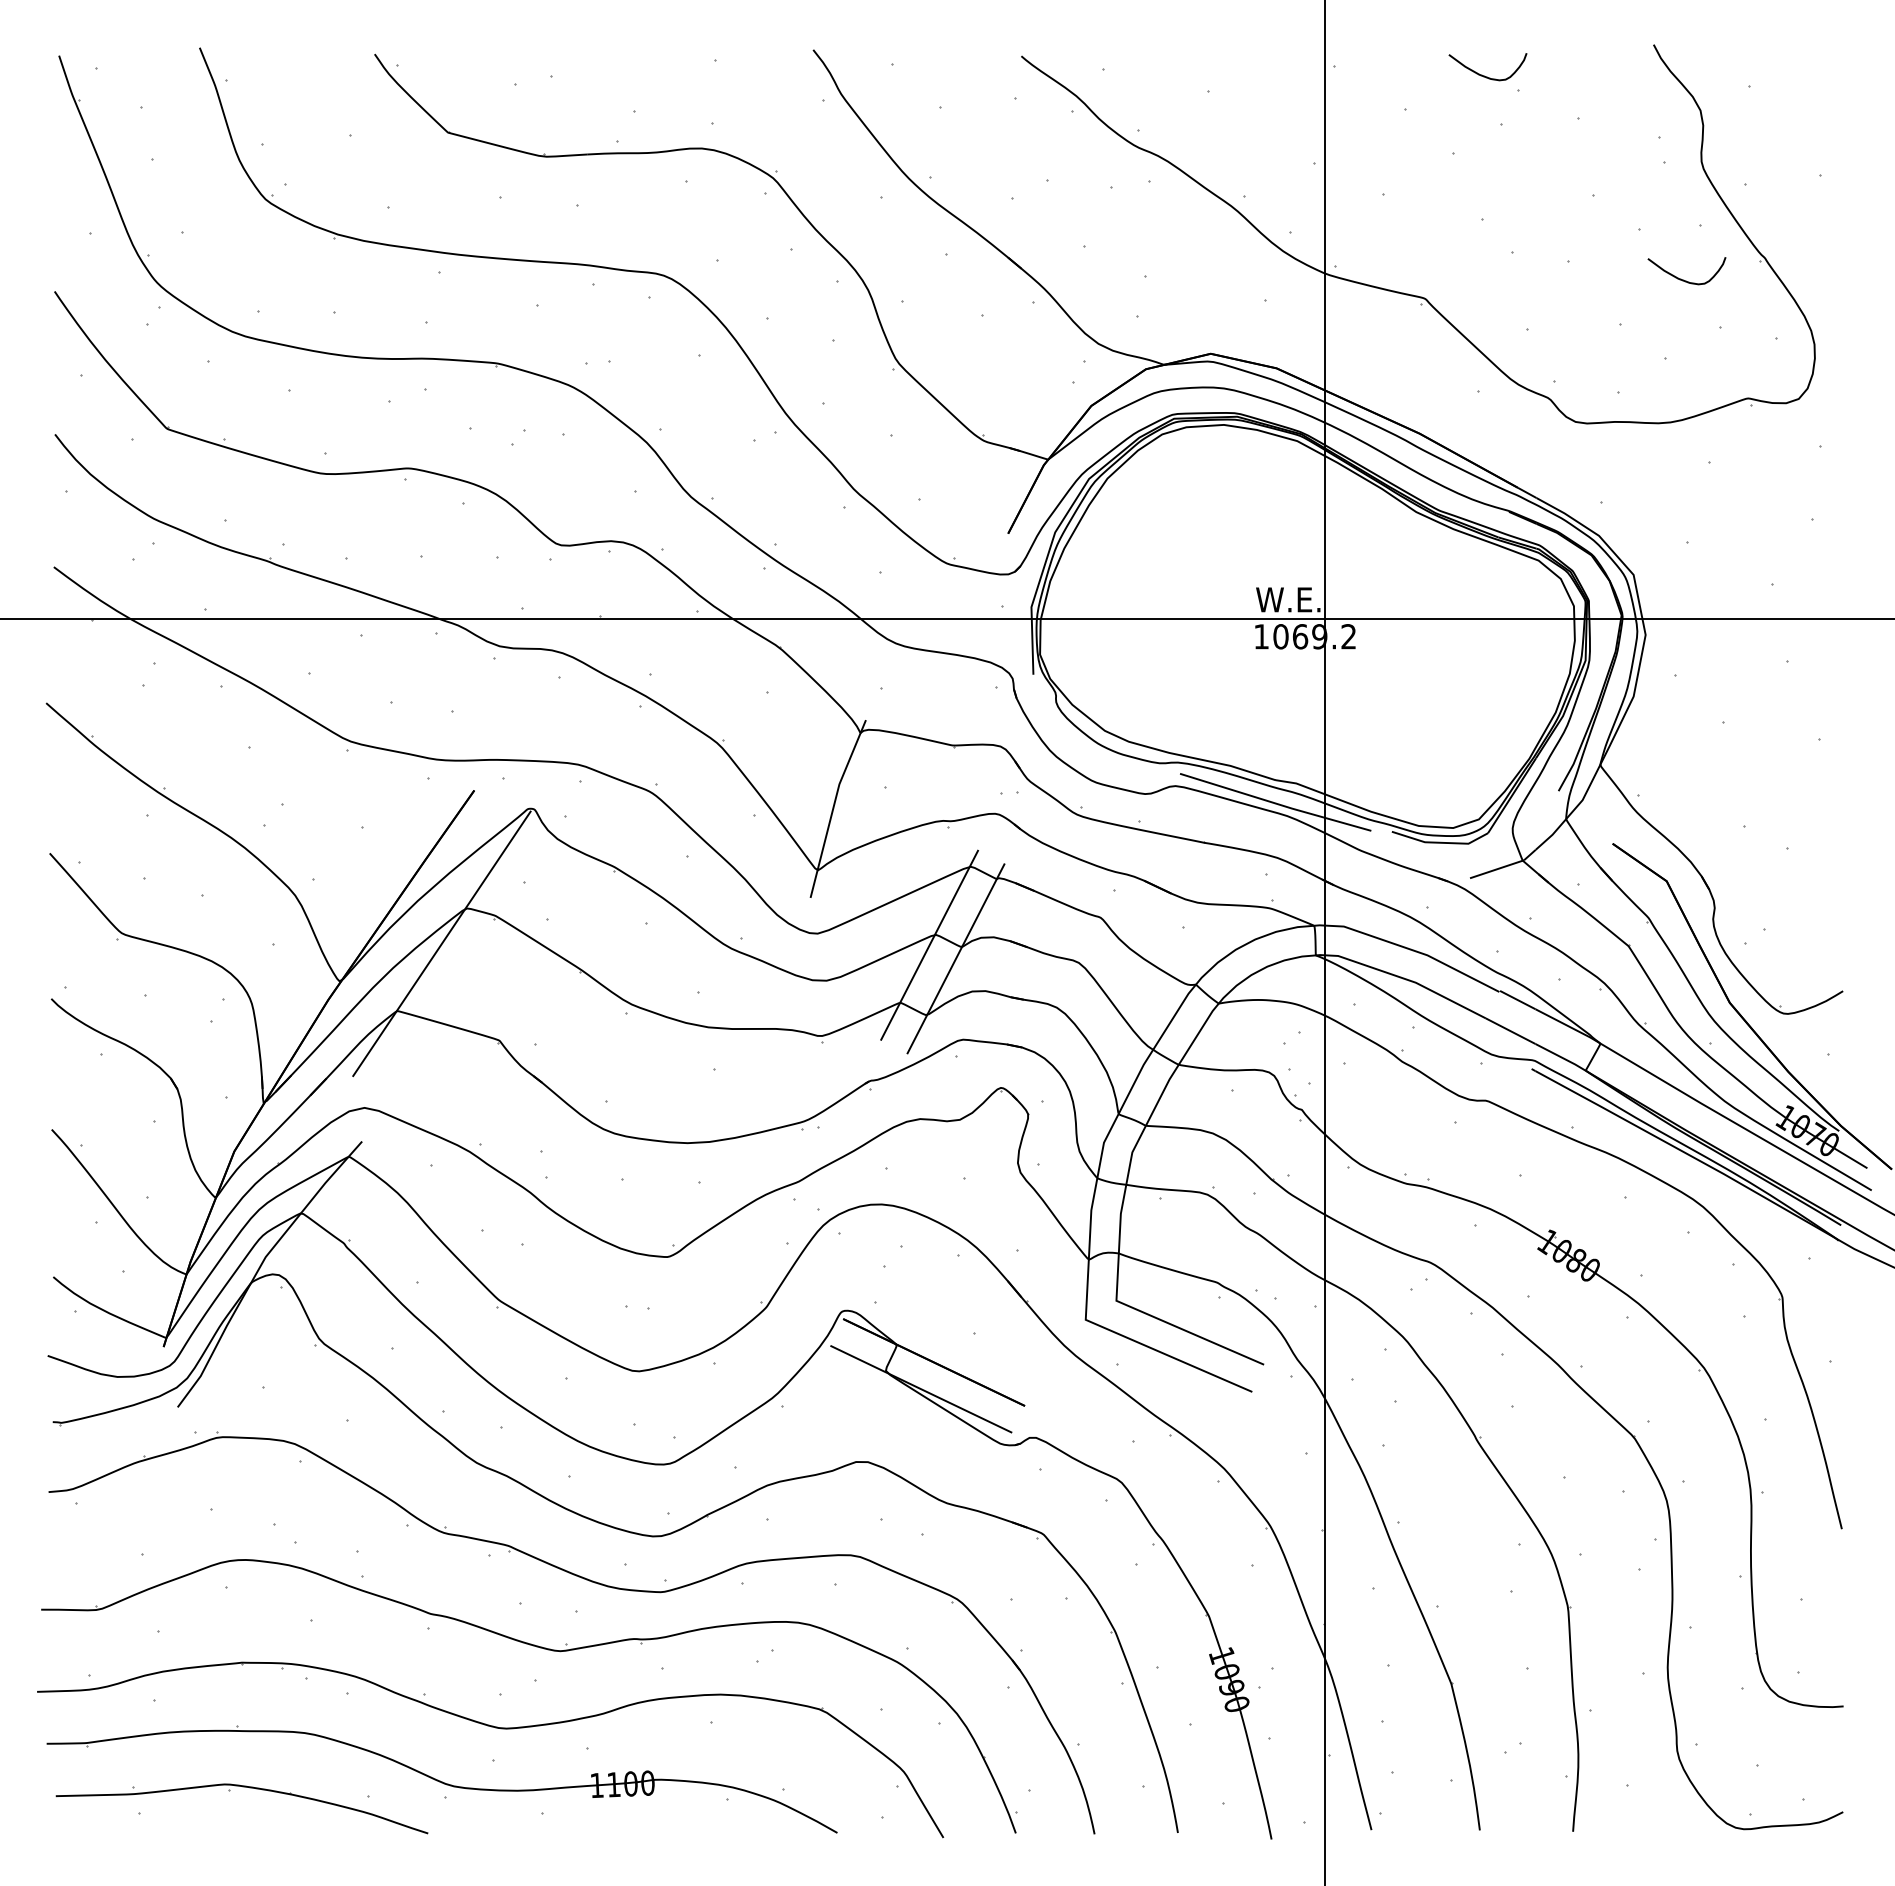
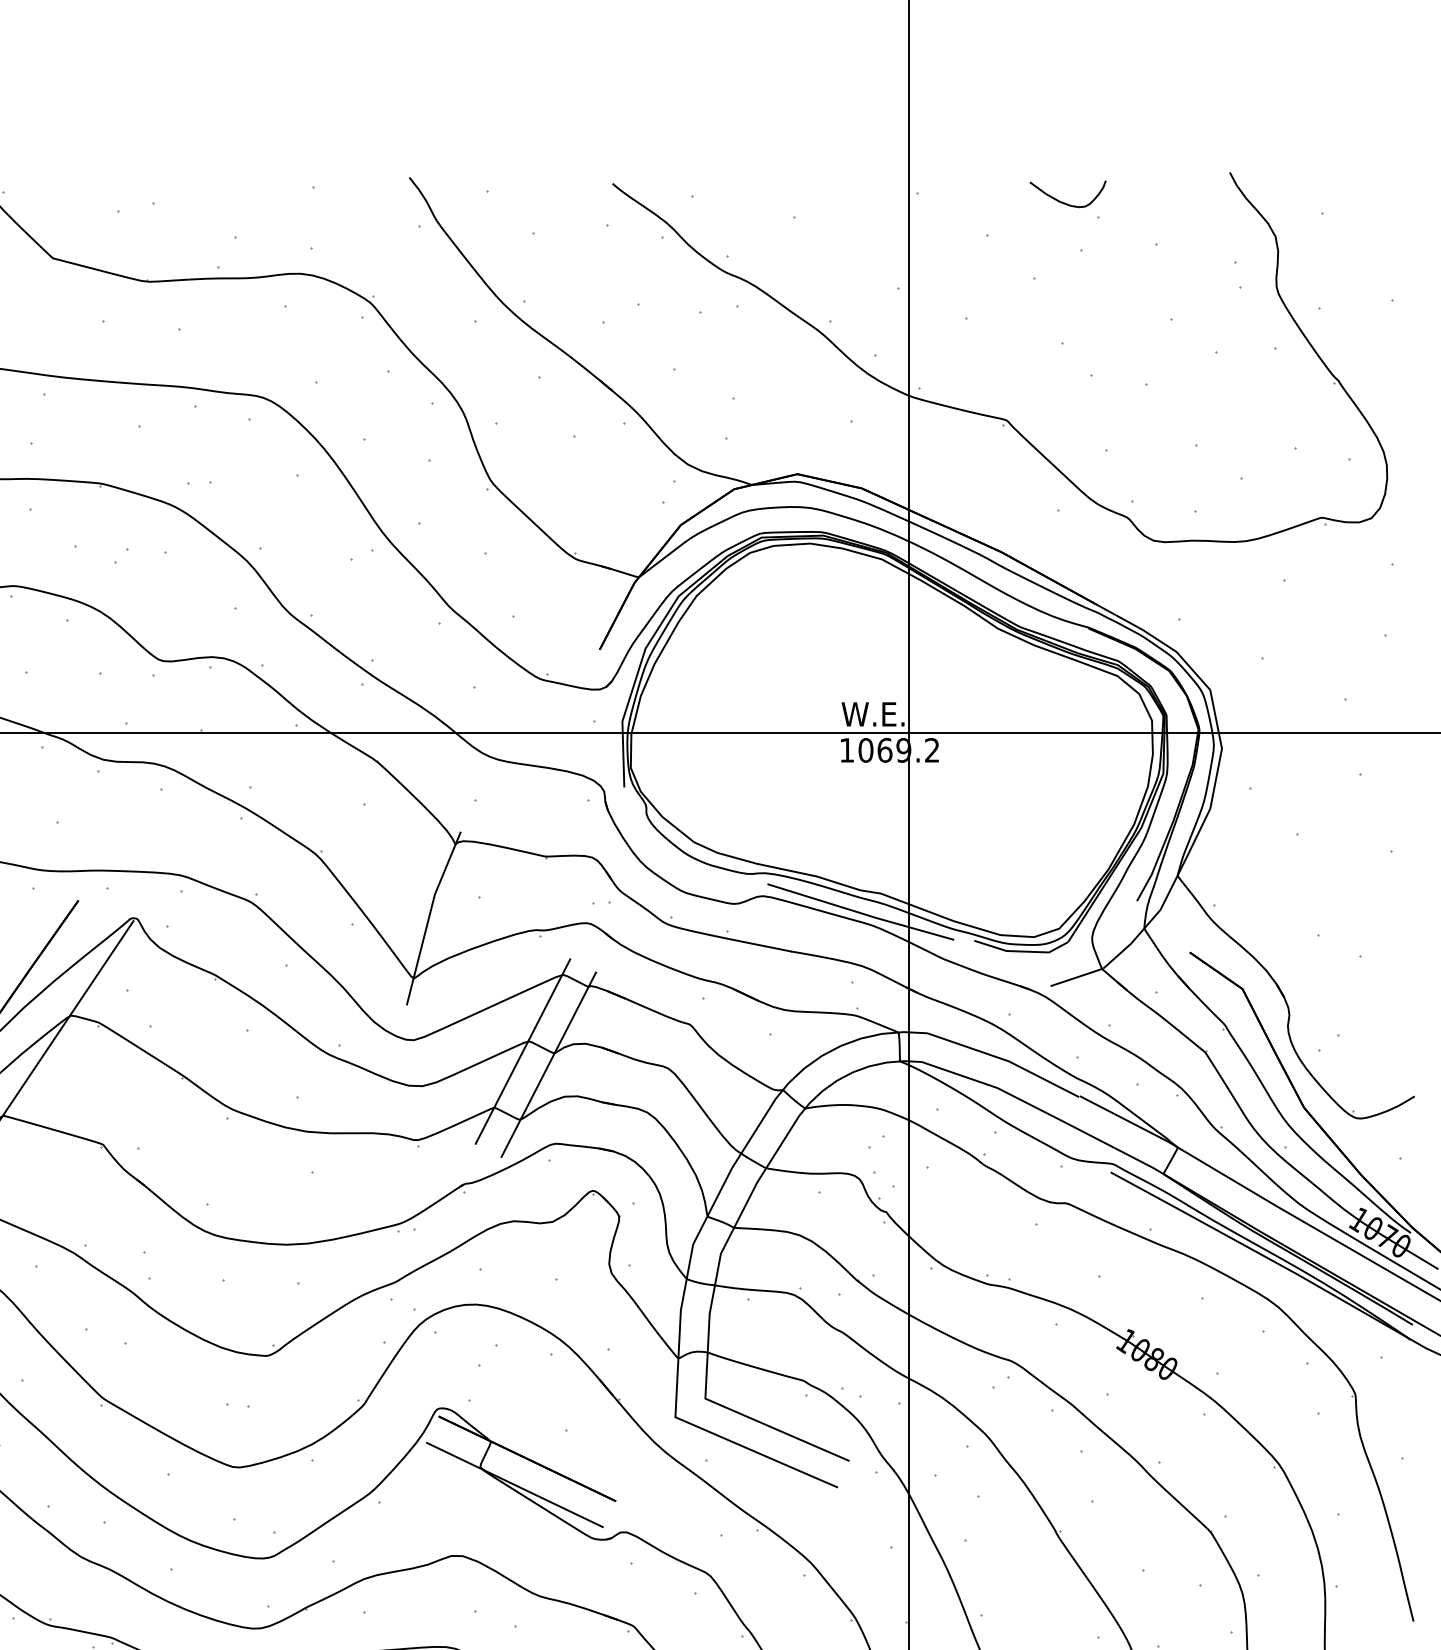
curve: (1683, 279) -> (1258, 401), removed

